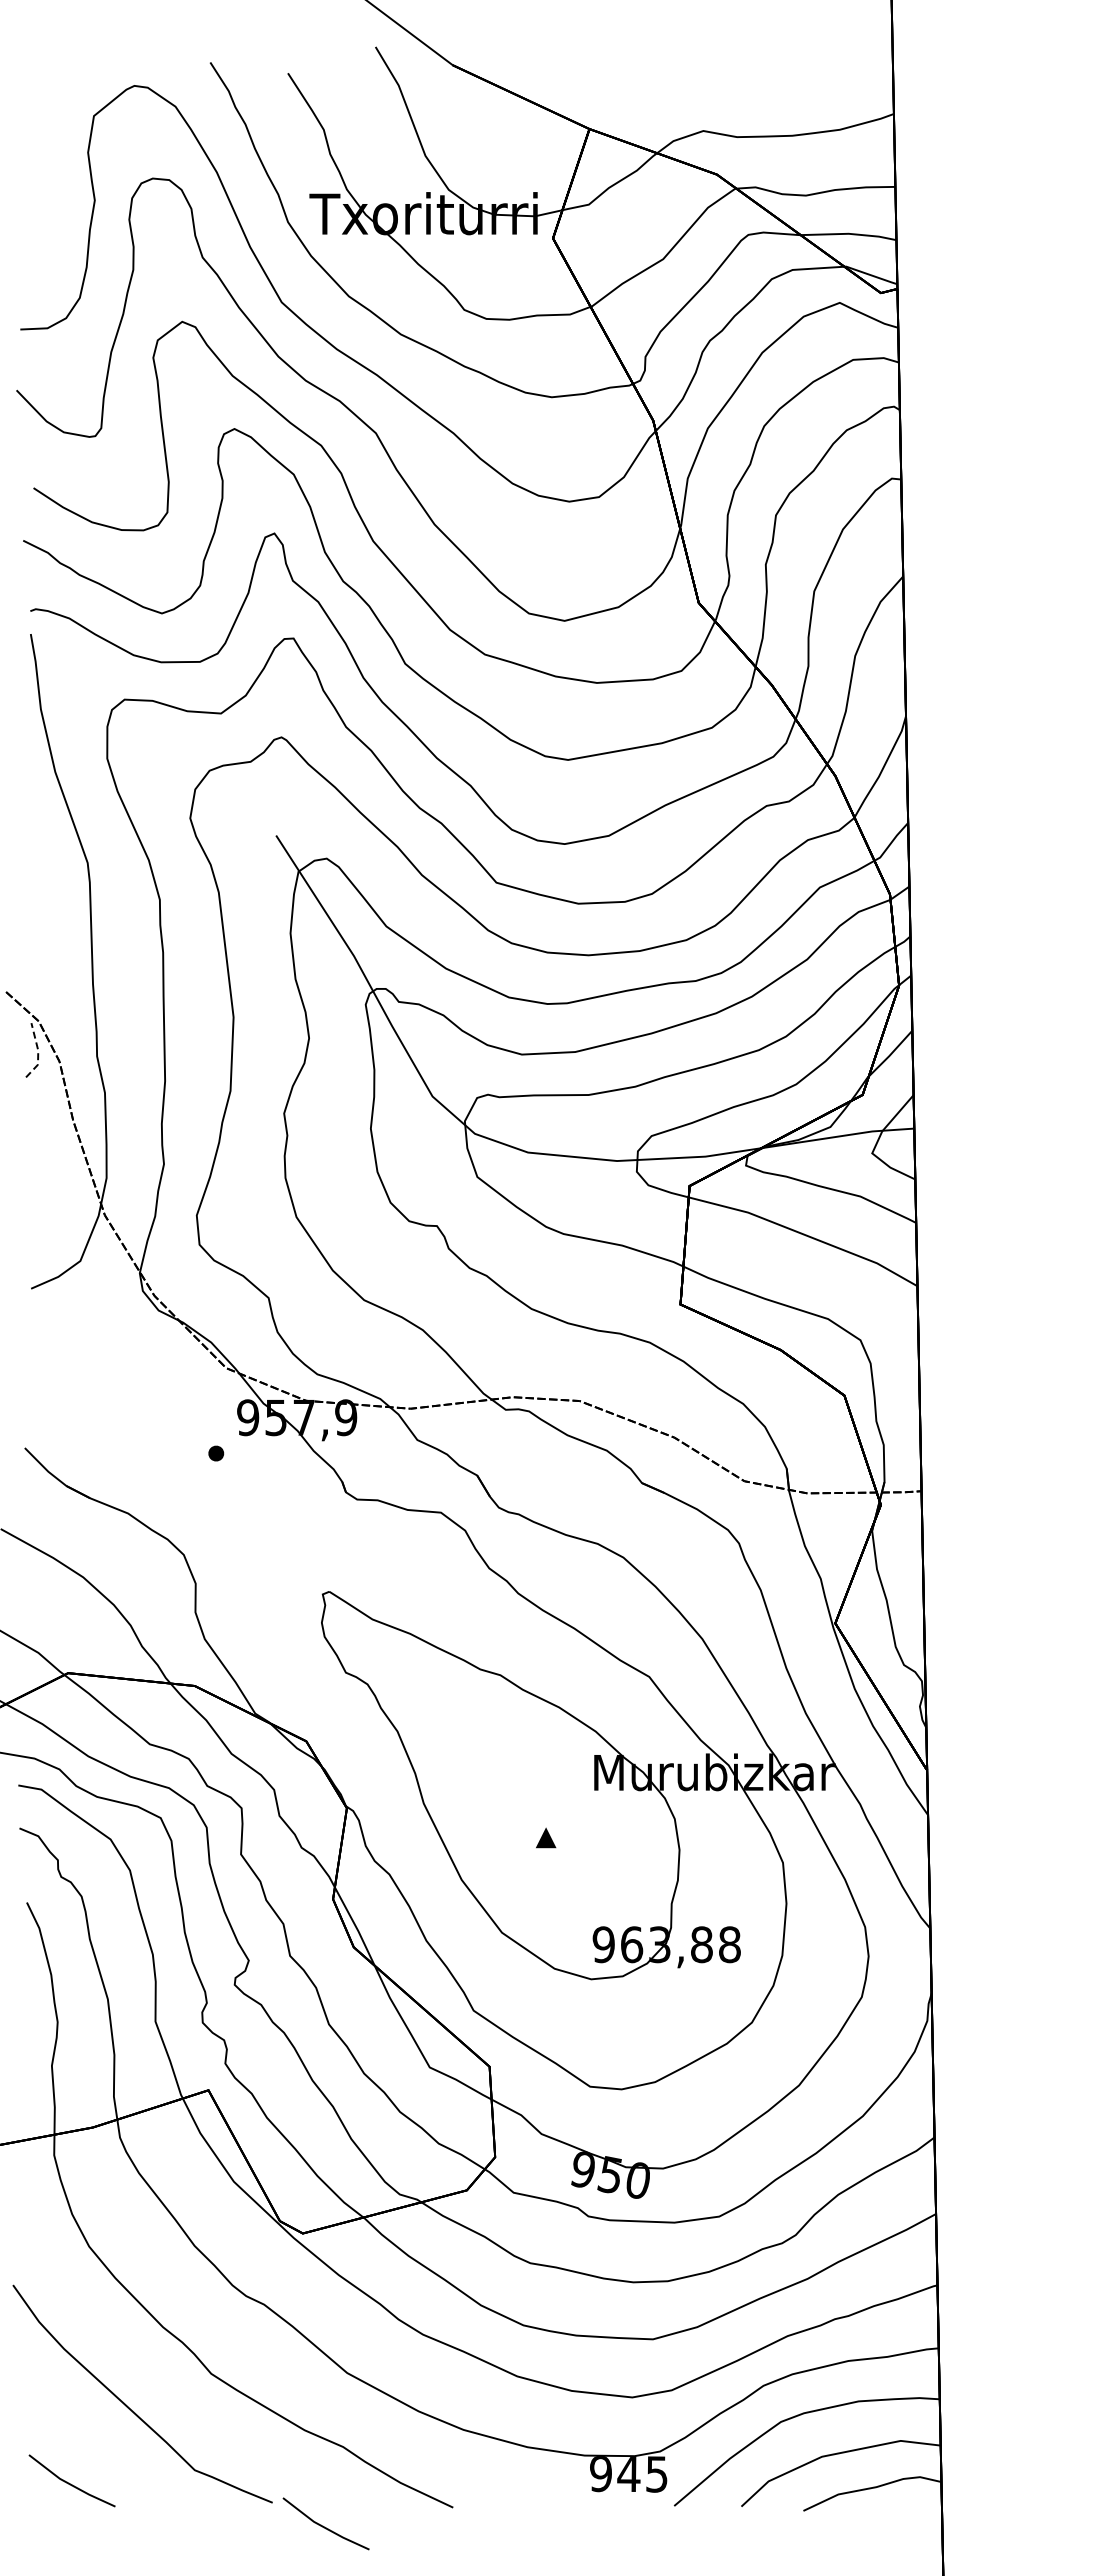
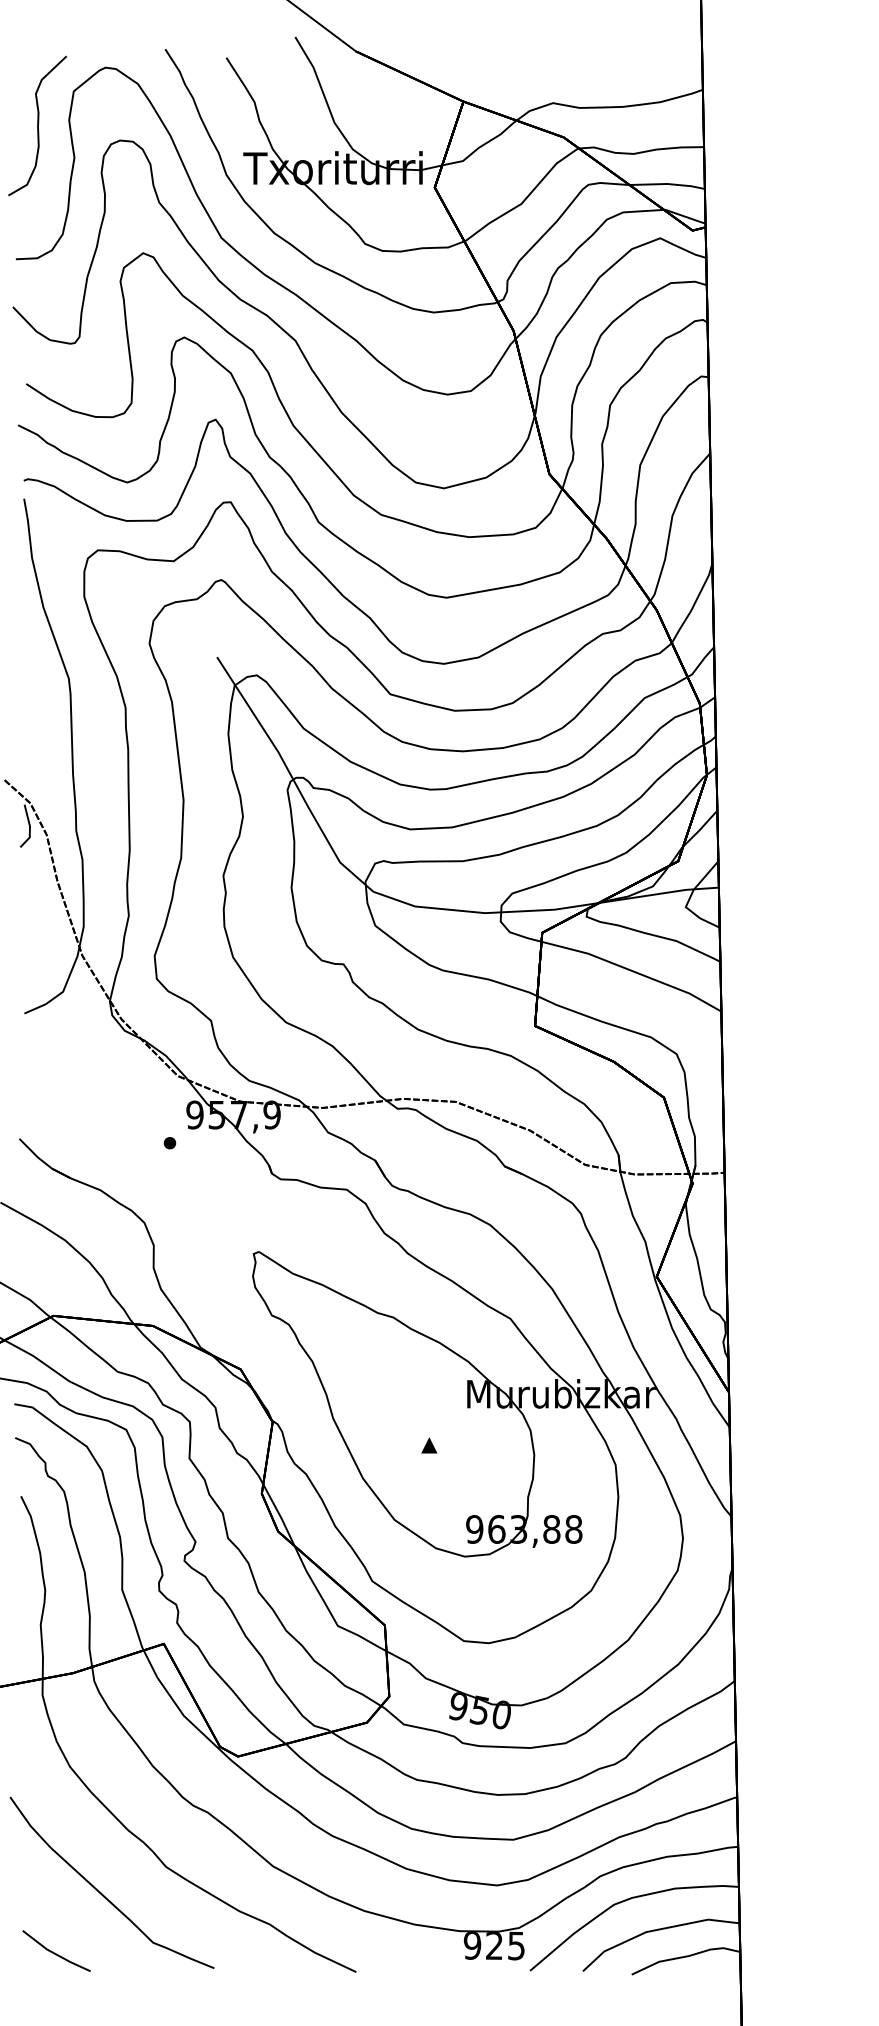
curve: (47, 160) -> (37, 126), added
line: (38, 1052) -> (30, 827), dashed -> solid
text: (628, 2474) -> (494, 1946), 945 -> 925
line: (323, 2525) -> (254, 1986), removed

